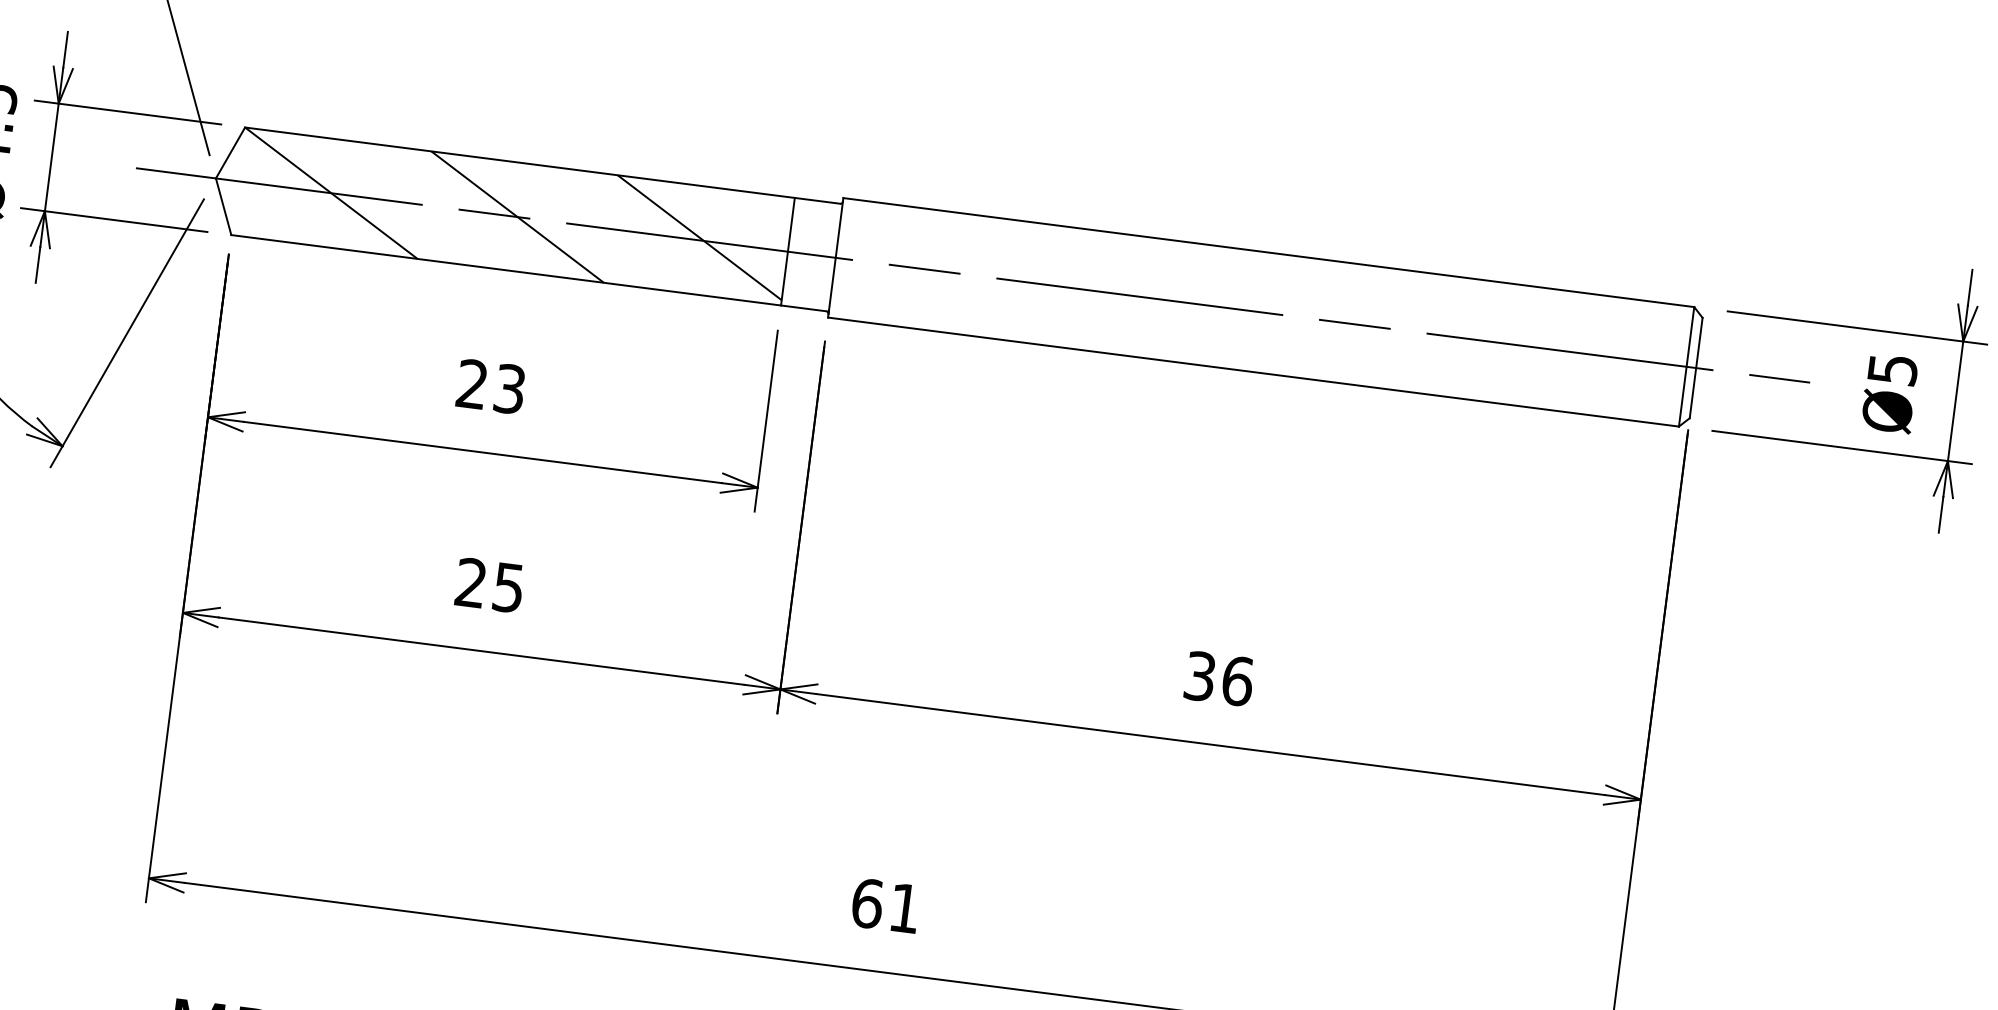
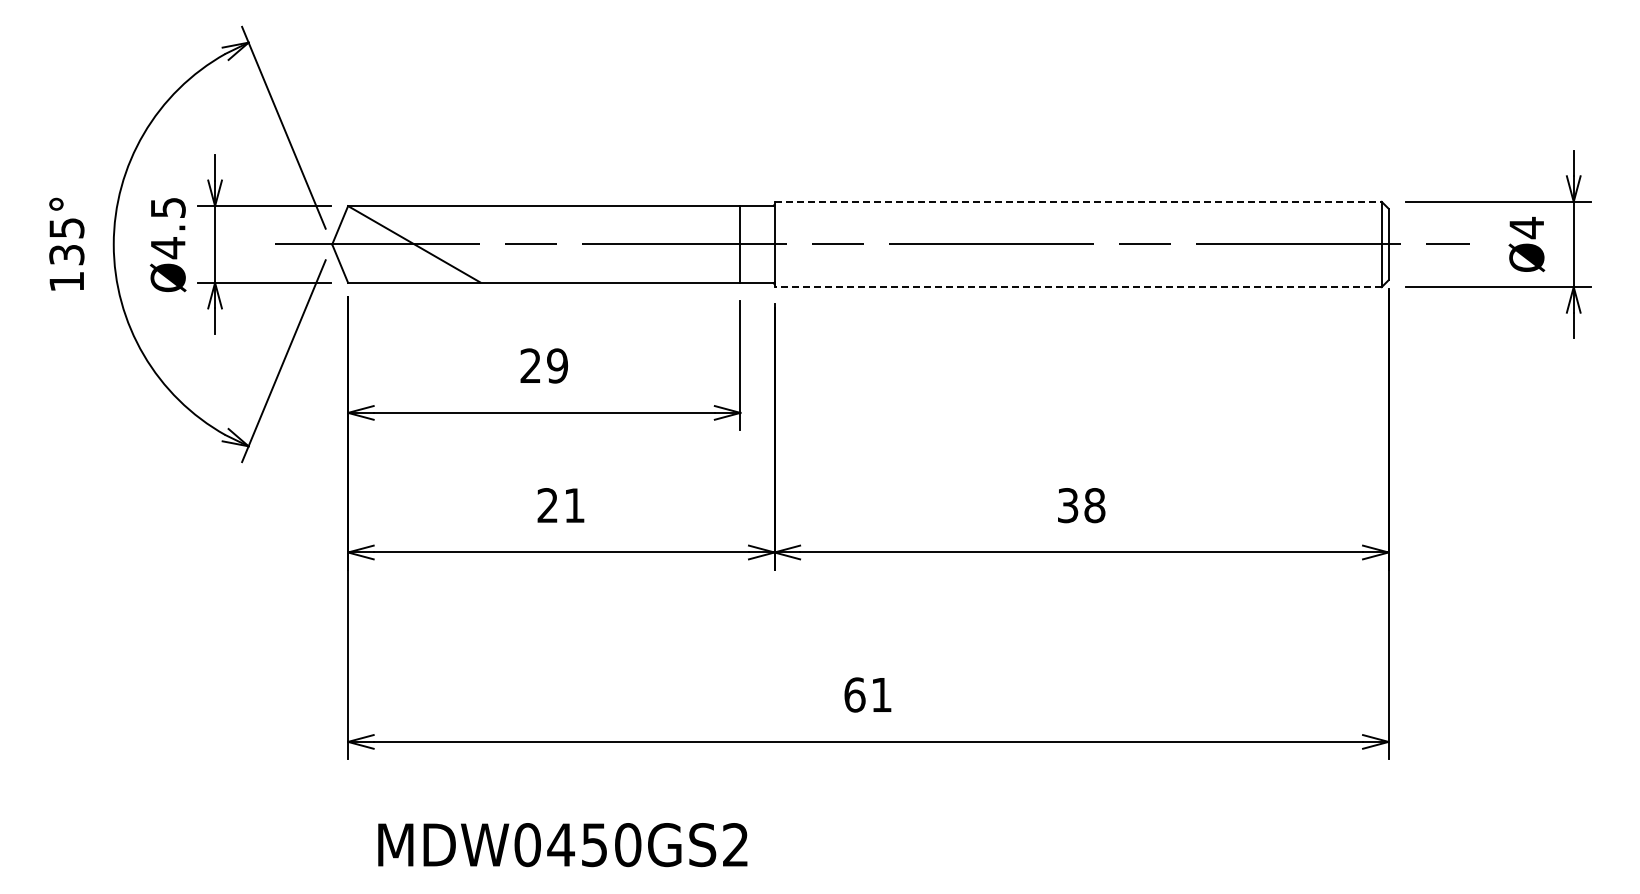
line: (517, 217) -> (547, 244), removed
line: (700, 237) -> (677, 242), removed
line: (1269, 252) -> (1078, 201), solid -> dashed
text: (1892, 369) -> (1526, 227), Ø5 -> Ø4
line: (1253, 372) -> (1078, 287), solid -> dashed
text: (509, 388) -> (557, 365), 23 -> 29
text: (508, 587) -> (574, 505), 25 -> 21
text: (1237, 681) -> (1094, 505), 36 -> 38

